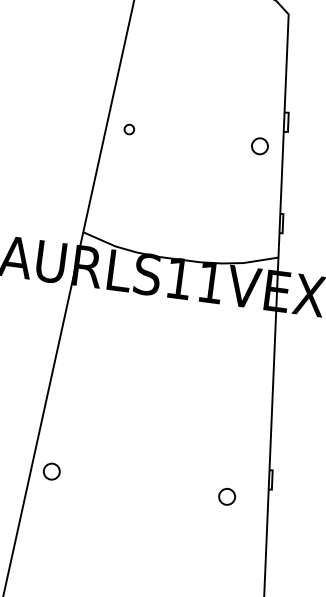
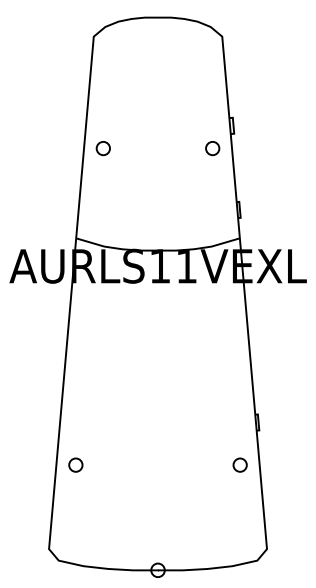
circle: (128, 129) -> (102, 148), size x1.67
circle: (51, 470) -> (75, 464), moved
circle: (226, 495) -> (239, 464), moved

